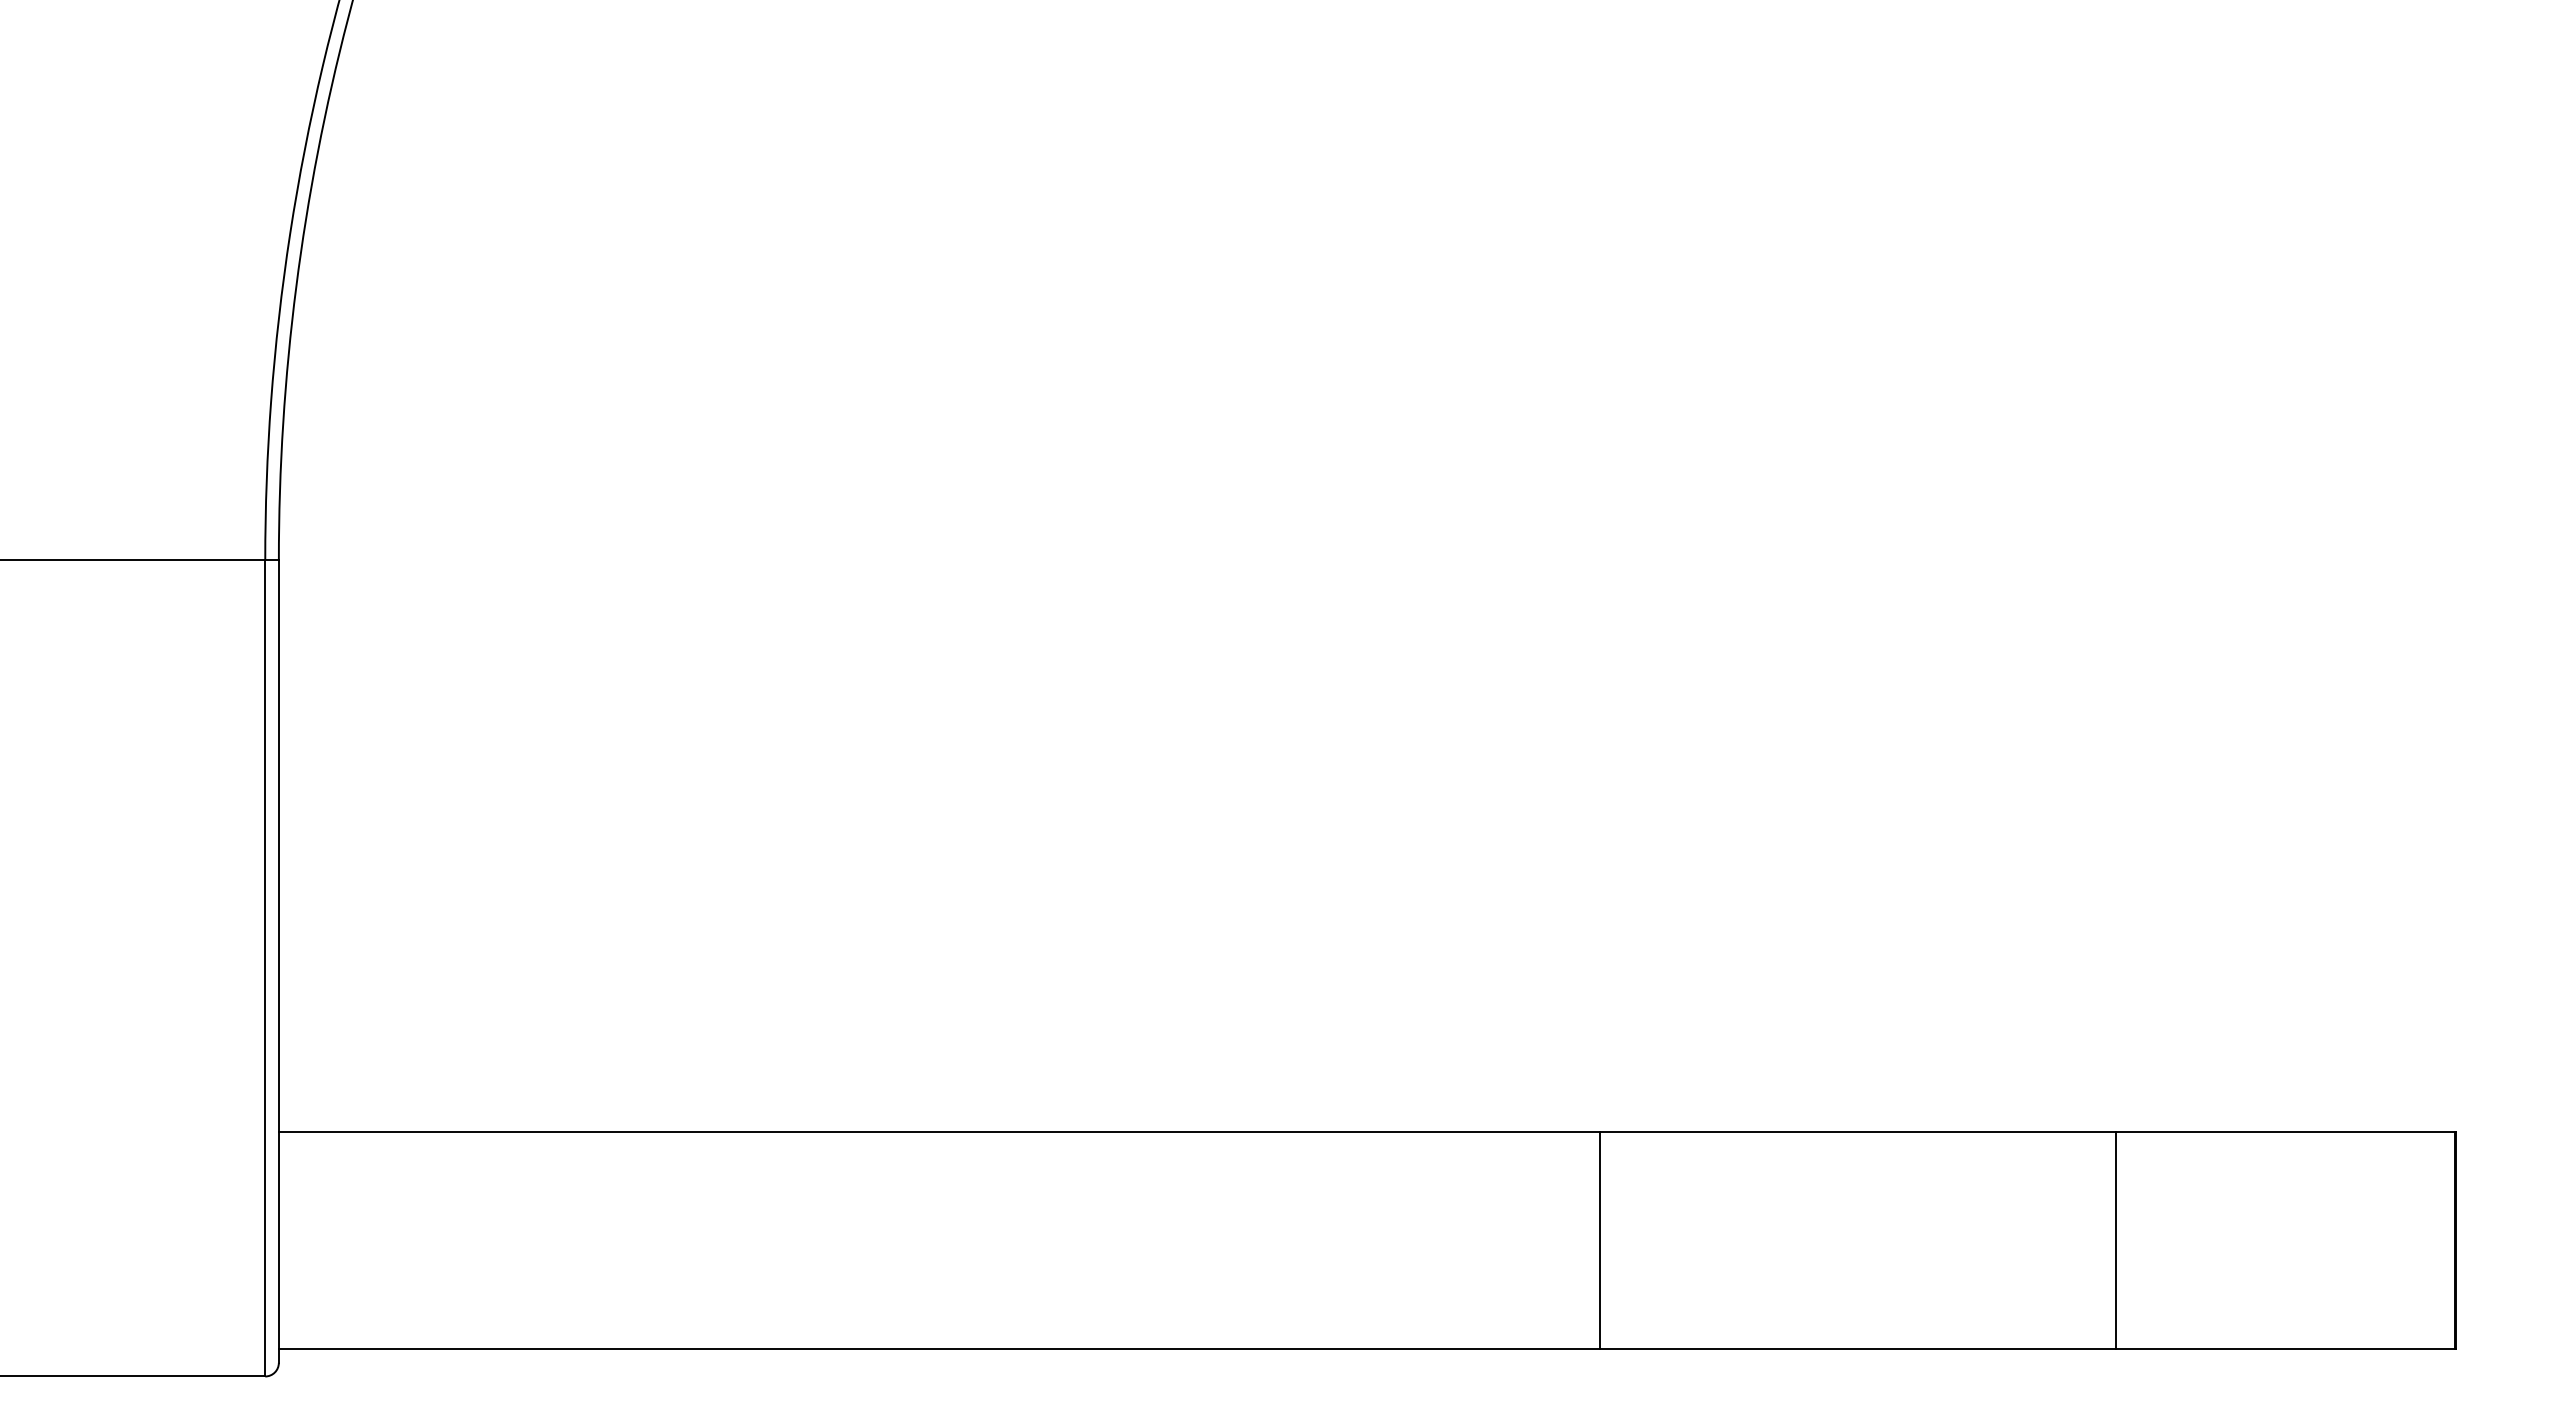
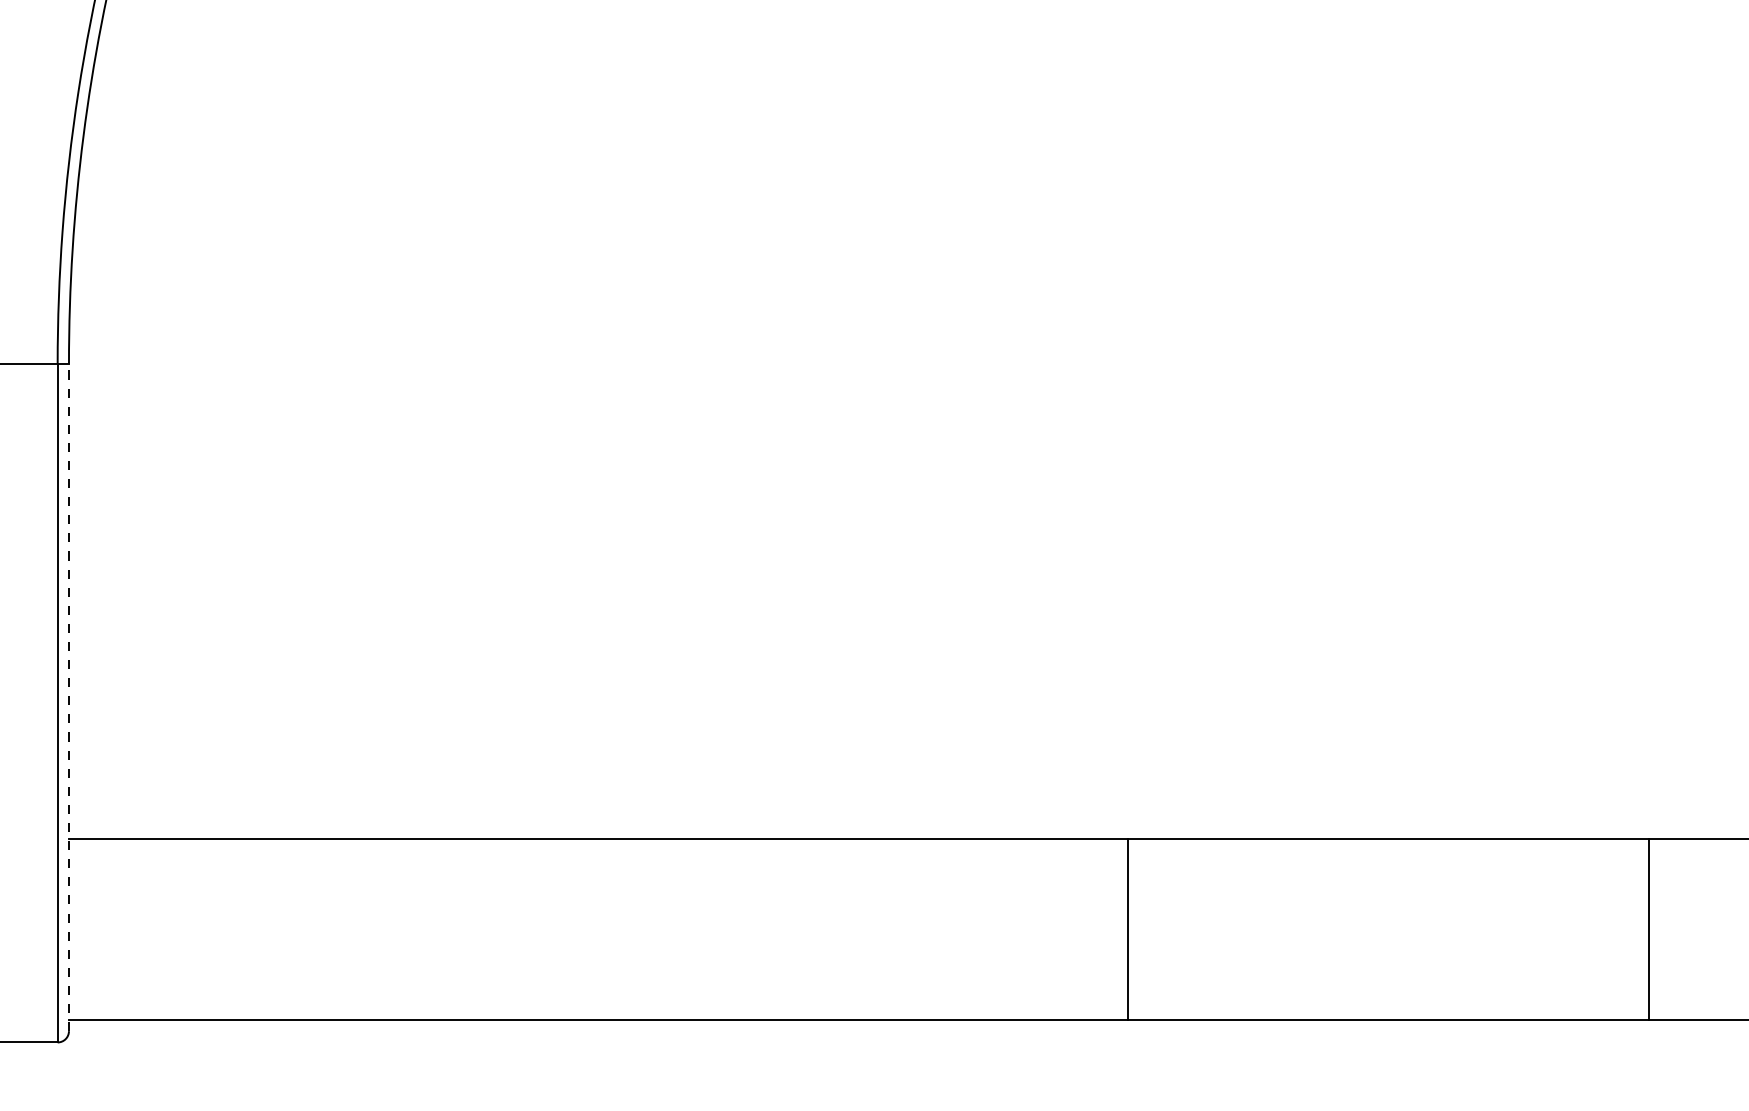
line: (278, 961) -> (68, 697), solid -> dashed
line: (1599, 1240) -> (1128, 929), moved
line: (2115, 1240) -> (1648, 929), moved

